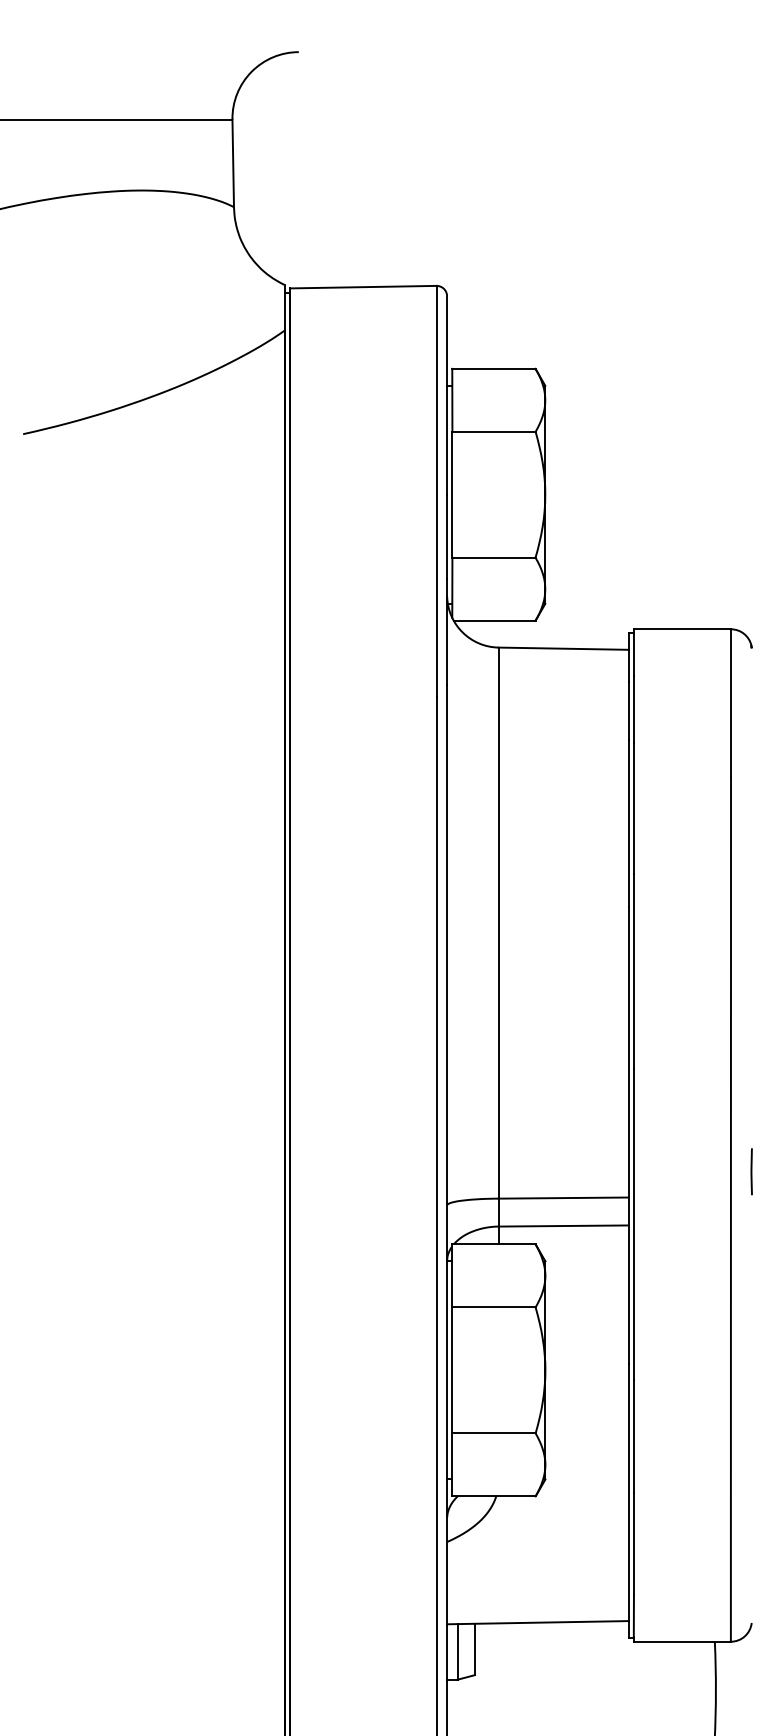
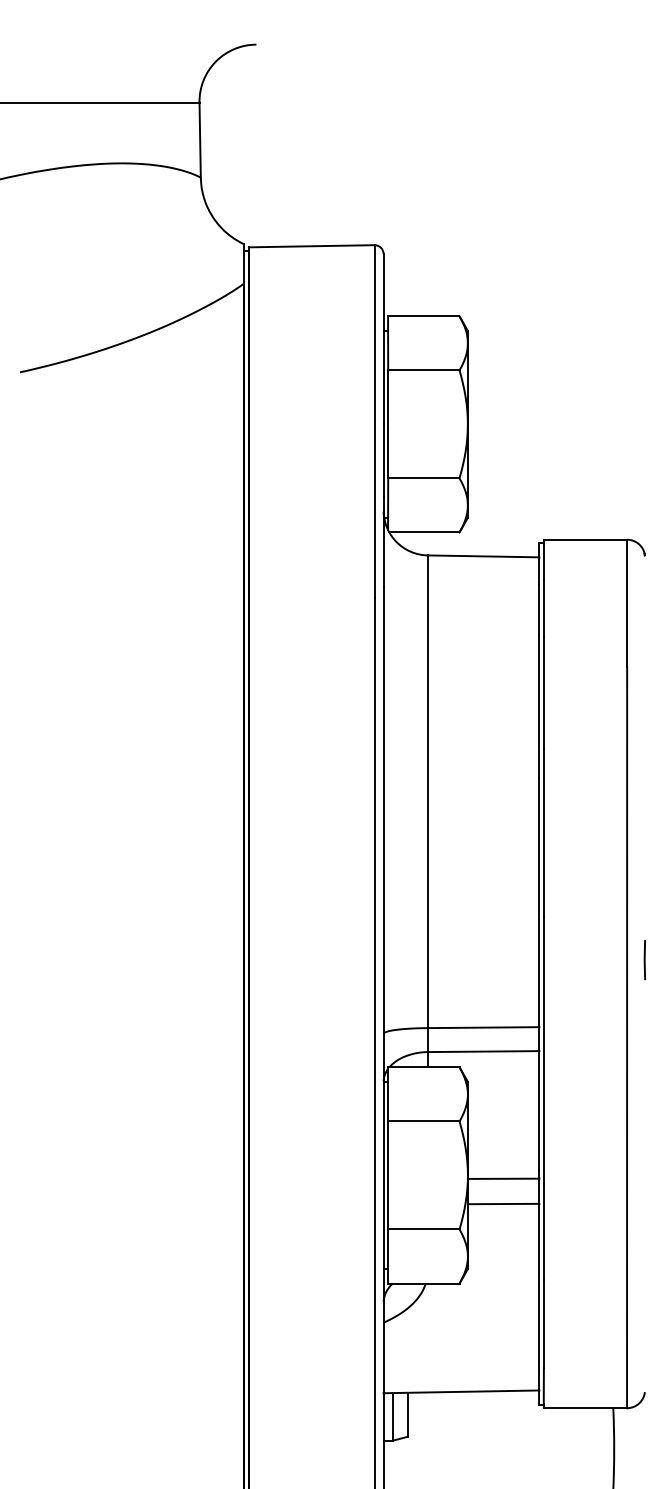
line: (751, 1172) -> (644, 960), moved
line: (586, 1373) -> (503, 1178), added
line: (586, 1403) -> (503, 1203), added

